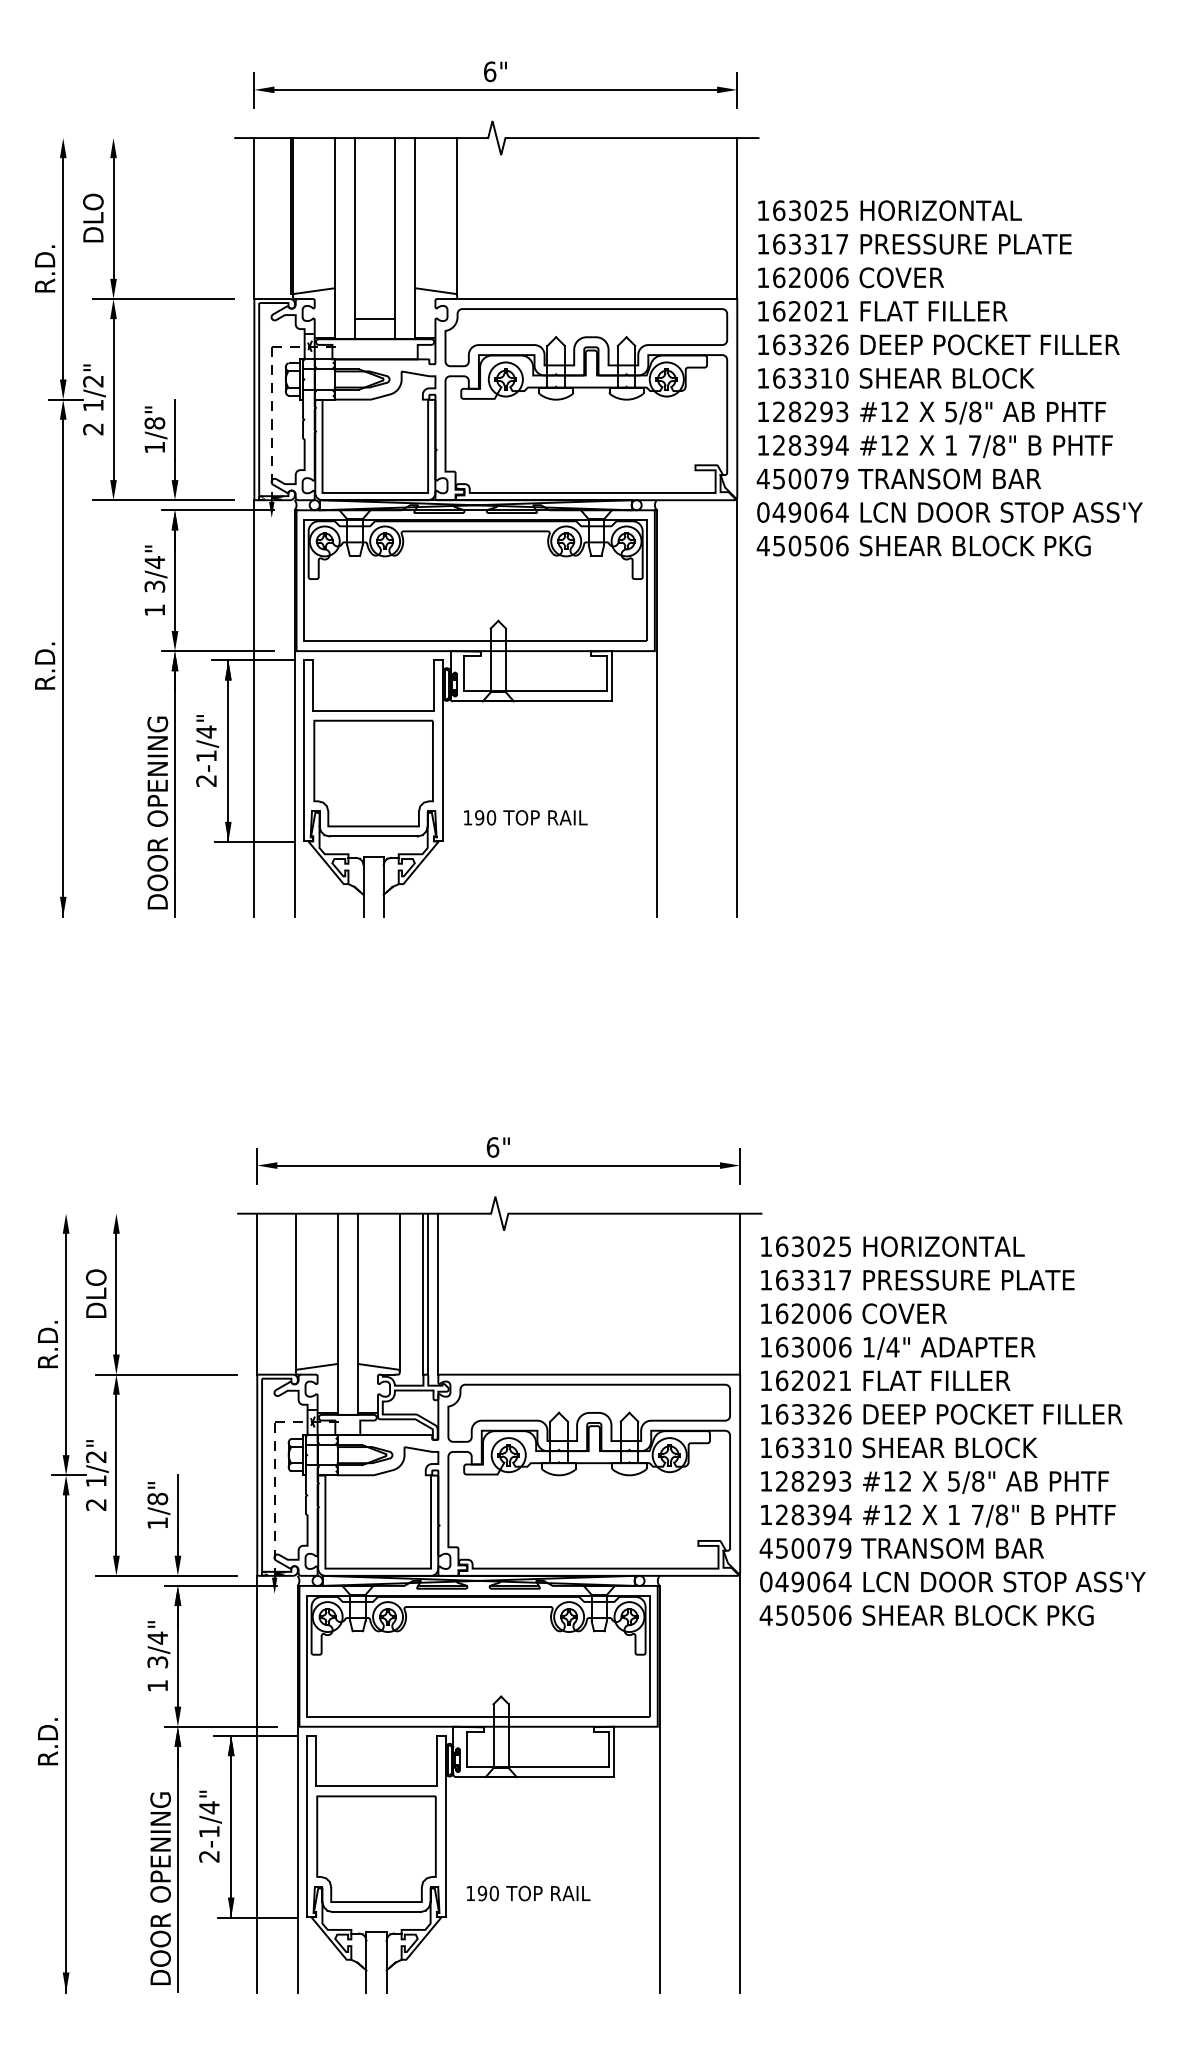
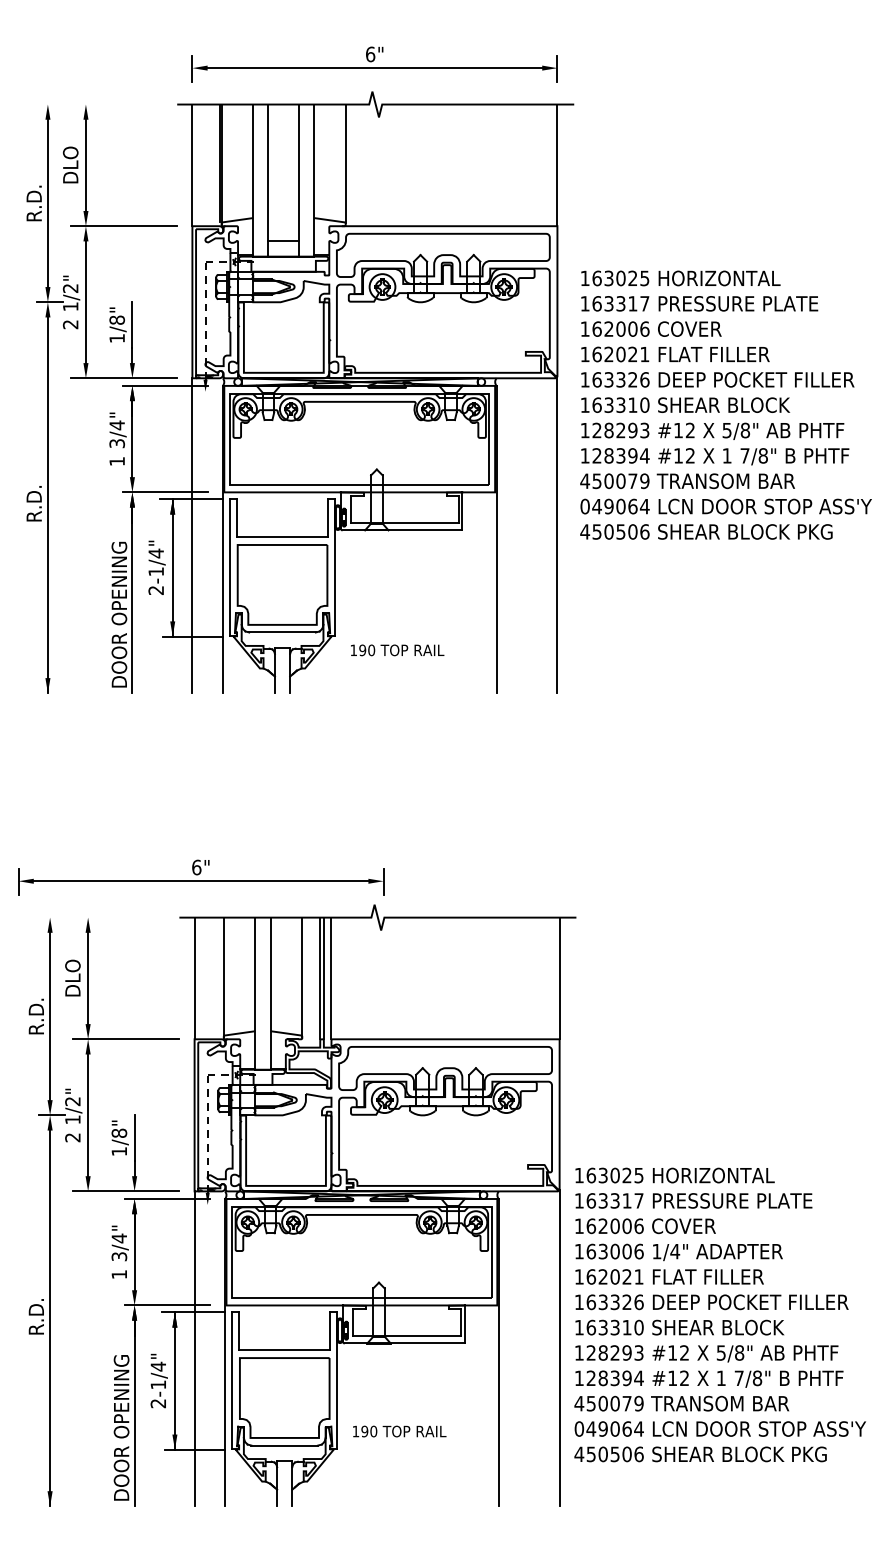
text: (949, 377) -> (725, 404), moved
text: (525, 817) -> (397, 650), moved
part: (499, 1160) -> (201, 877), moved
text: (951, 1430) -> (719, 1314), moved

